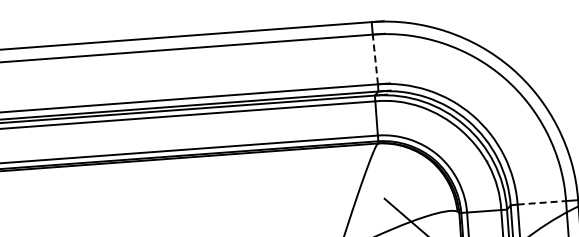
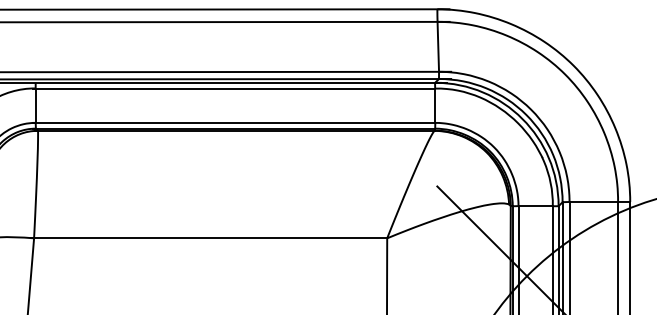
line: (375, 59) -> (438, 46), dashed -> solid
line: (542, 202) -> (594, 201), dashed -> solid

